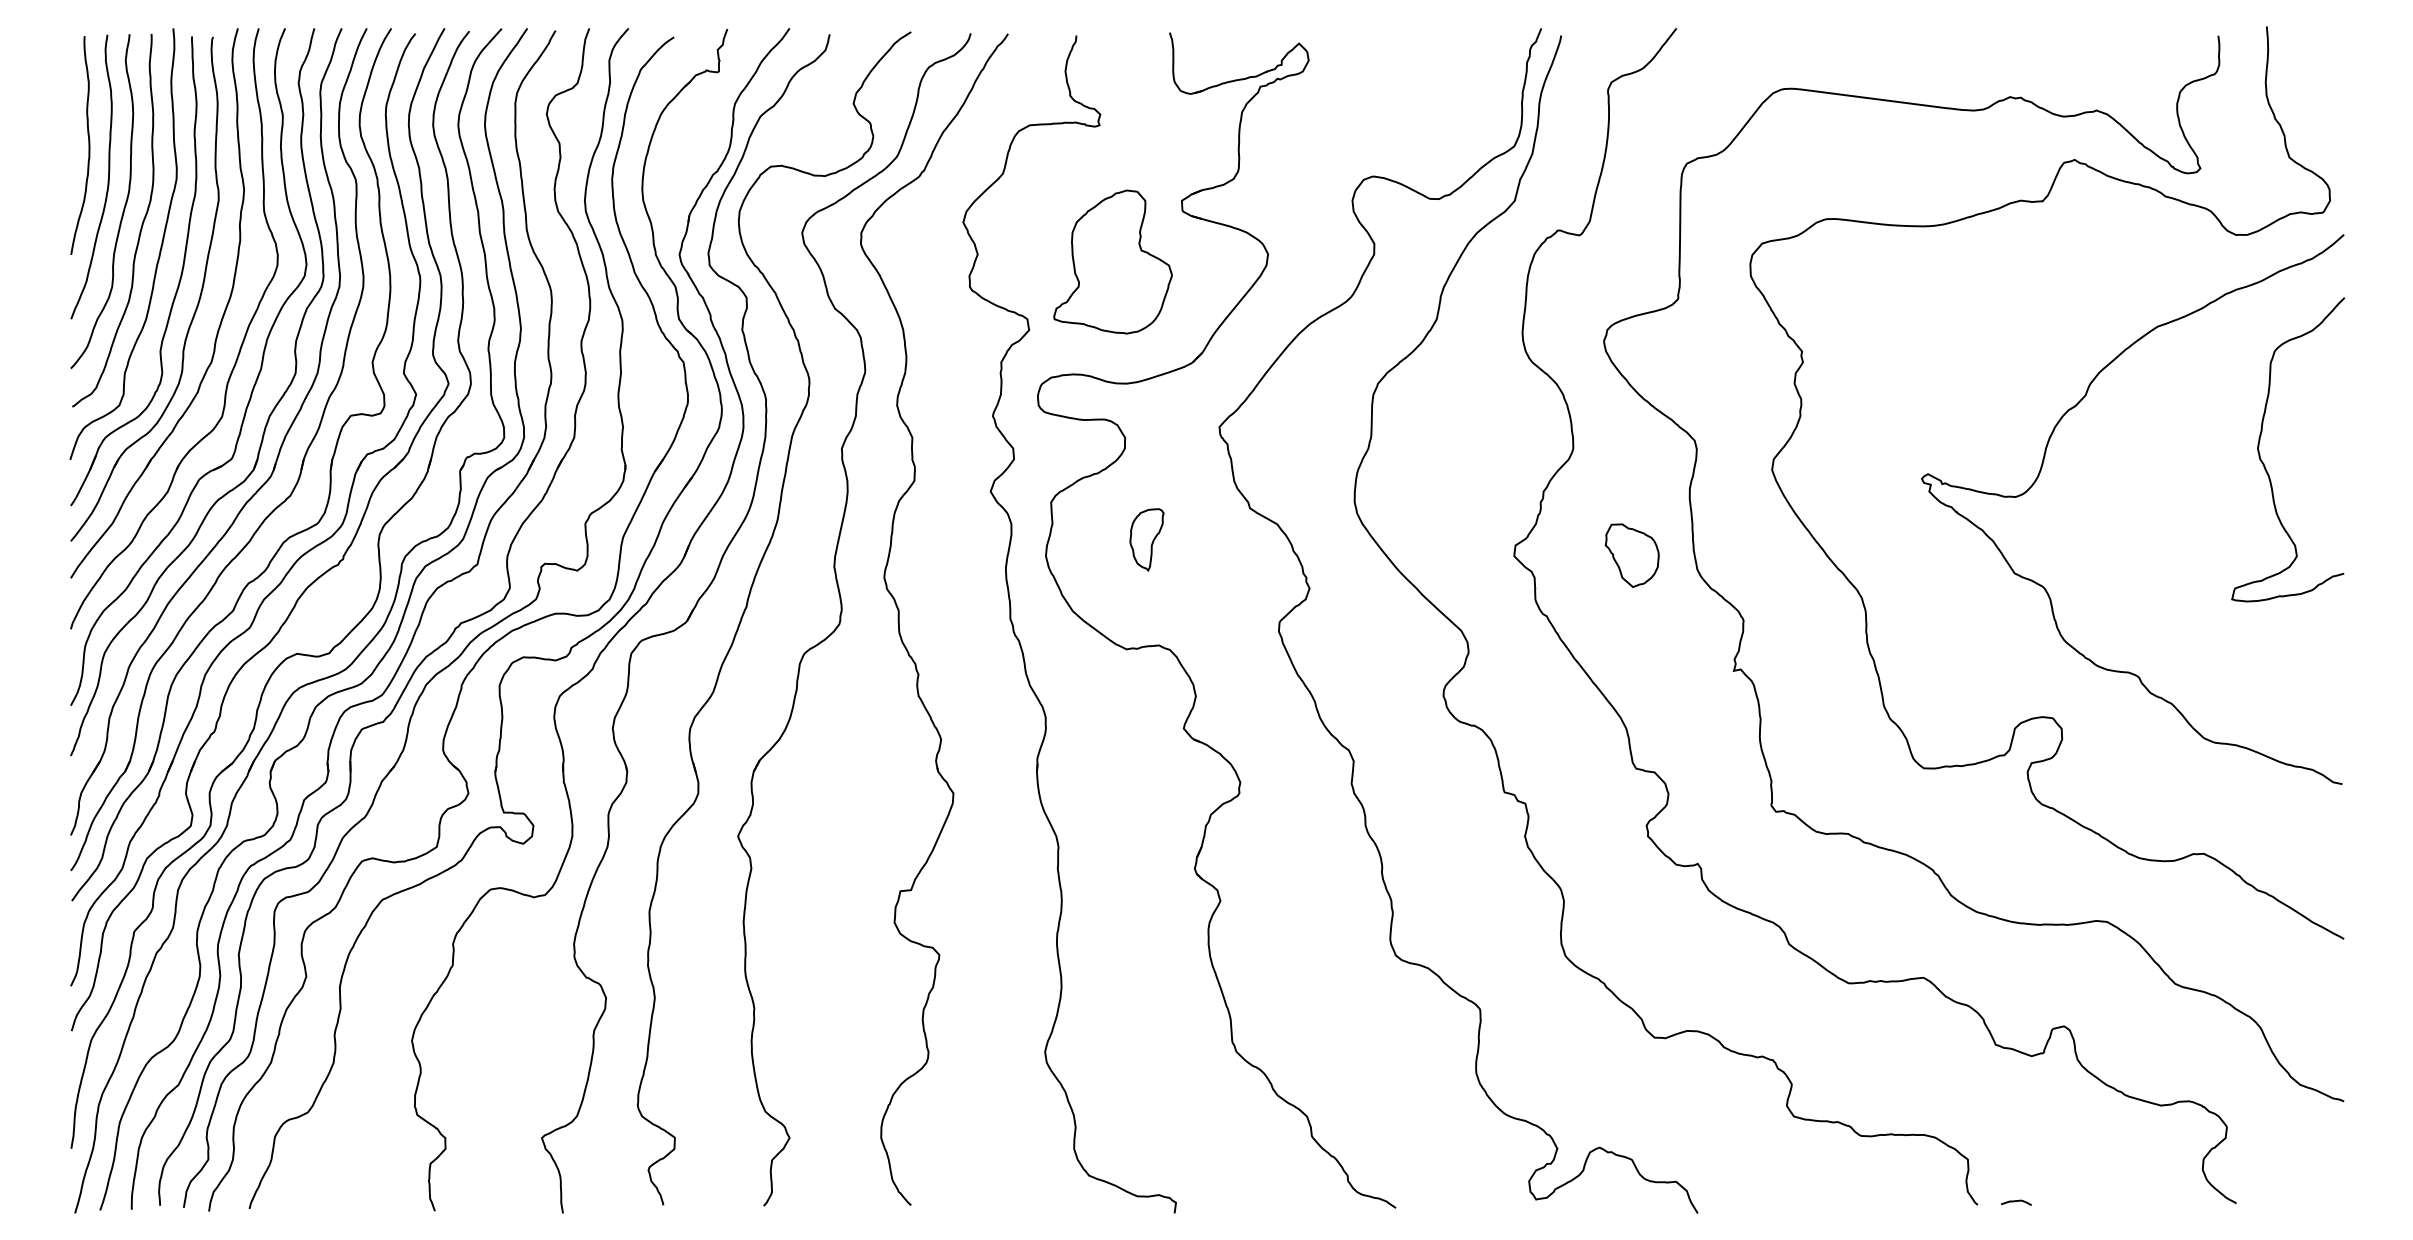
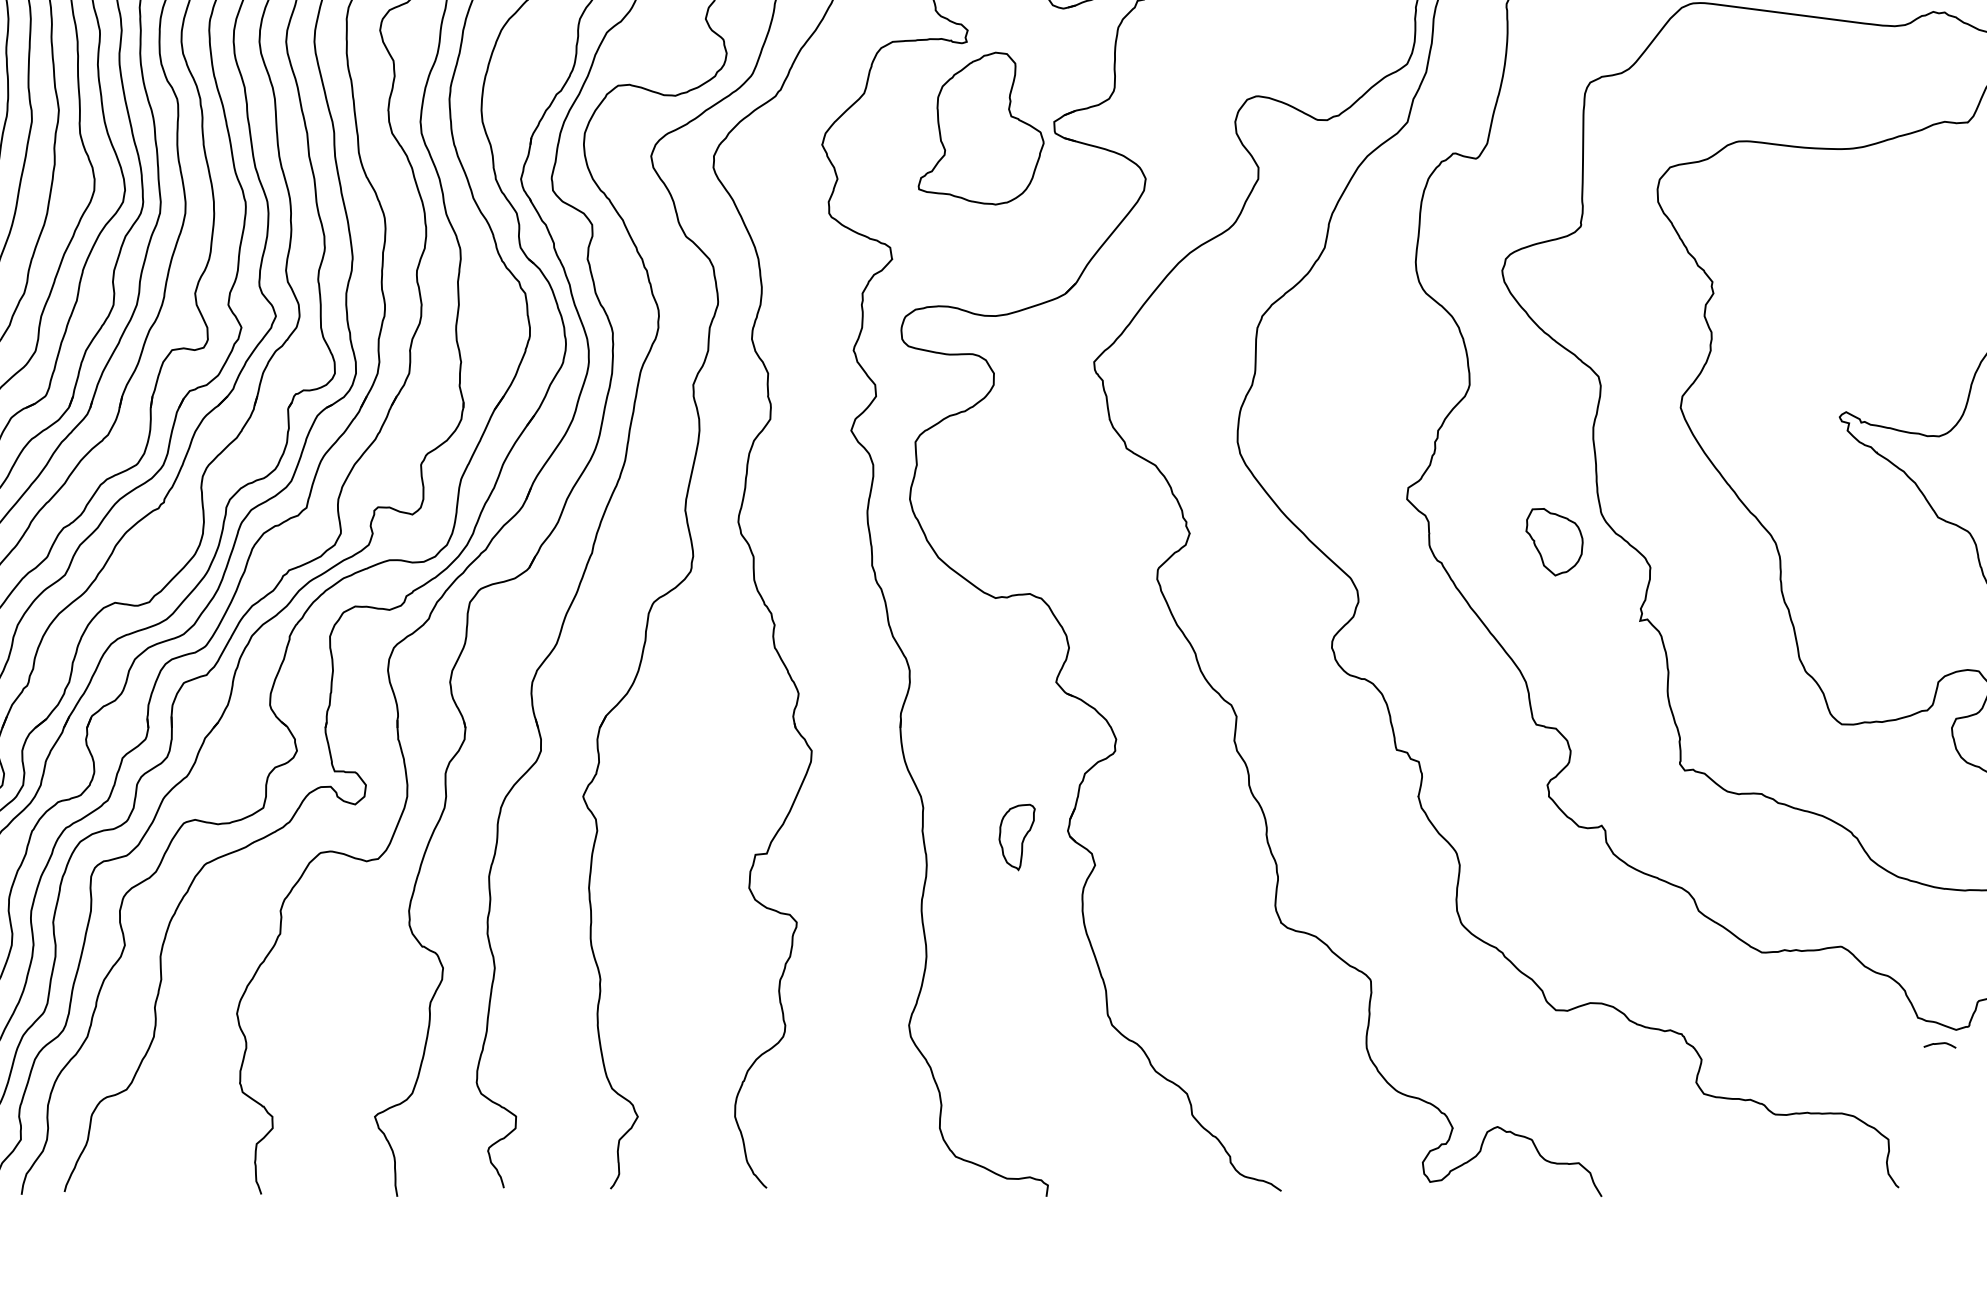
part: (1112, 261) -> (980, 128), moved
part: (1146, 539) -> (1016, 837), moved
part: (1631, 555) -> (1553, 541), moved
curve: (2016, 1201) -> (1940, 1044), moved

